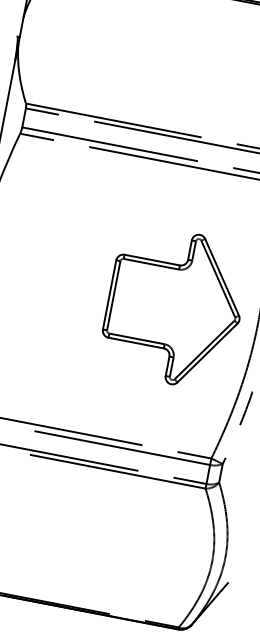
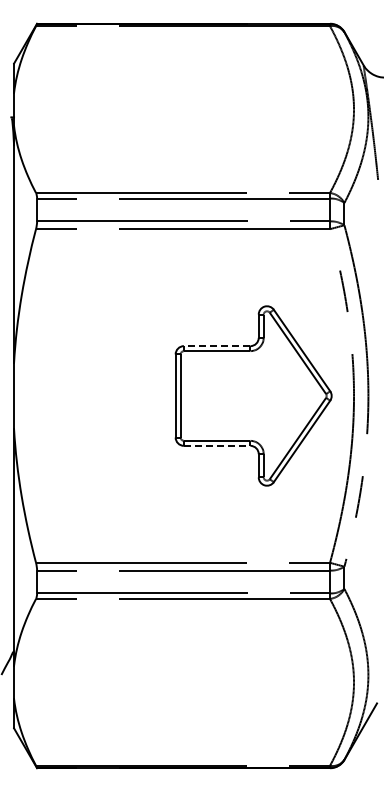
line: (151, 260) -> (216, 346), solid -> dashed
line: (136, 342) -> (217, 445), solid -> dashed

